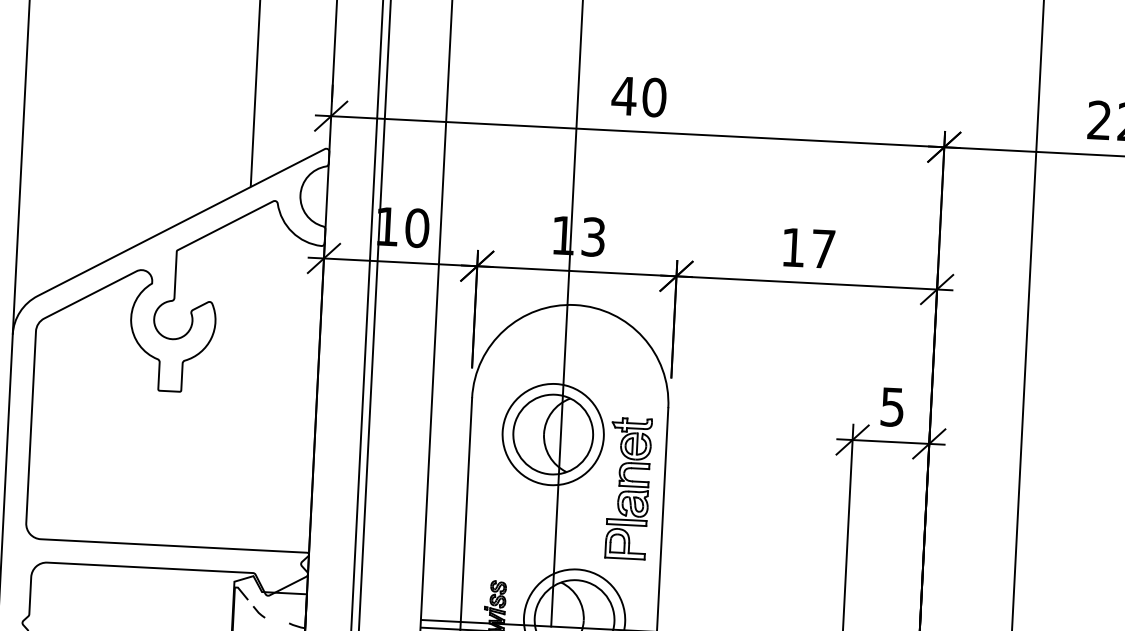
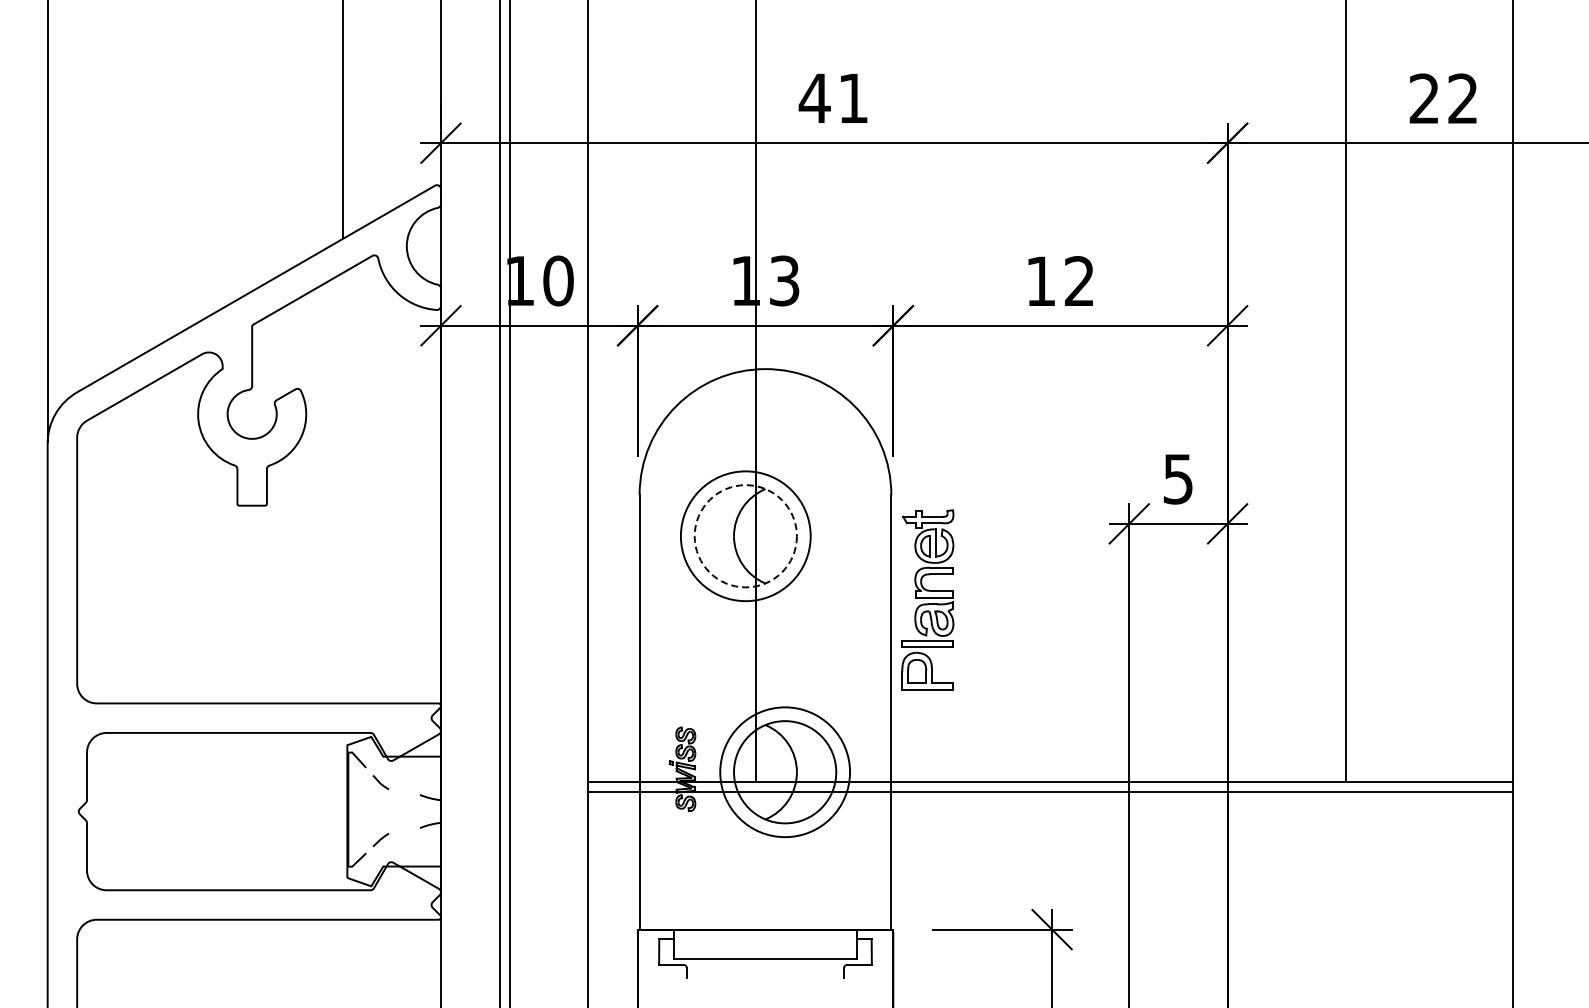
text: (654, 97) -> (853, 98), 40 -> 41
text: (823, 248) -> (1079, 280), 17 -> 12
circle: (552, 434) -> (745, 536), solid -> dashed
part: (628, 487) -> (927, 599), moved

